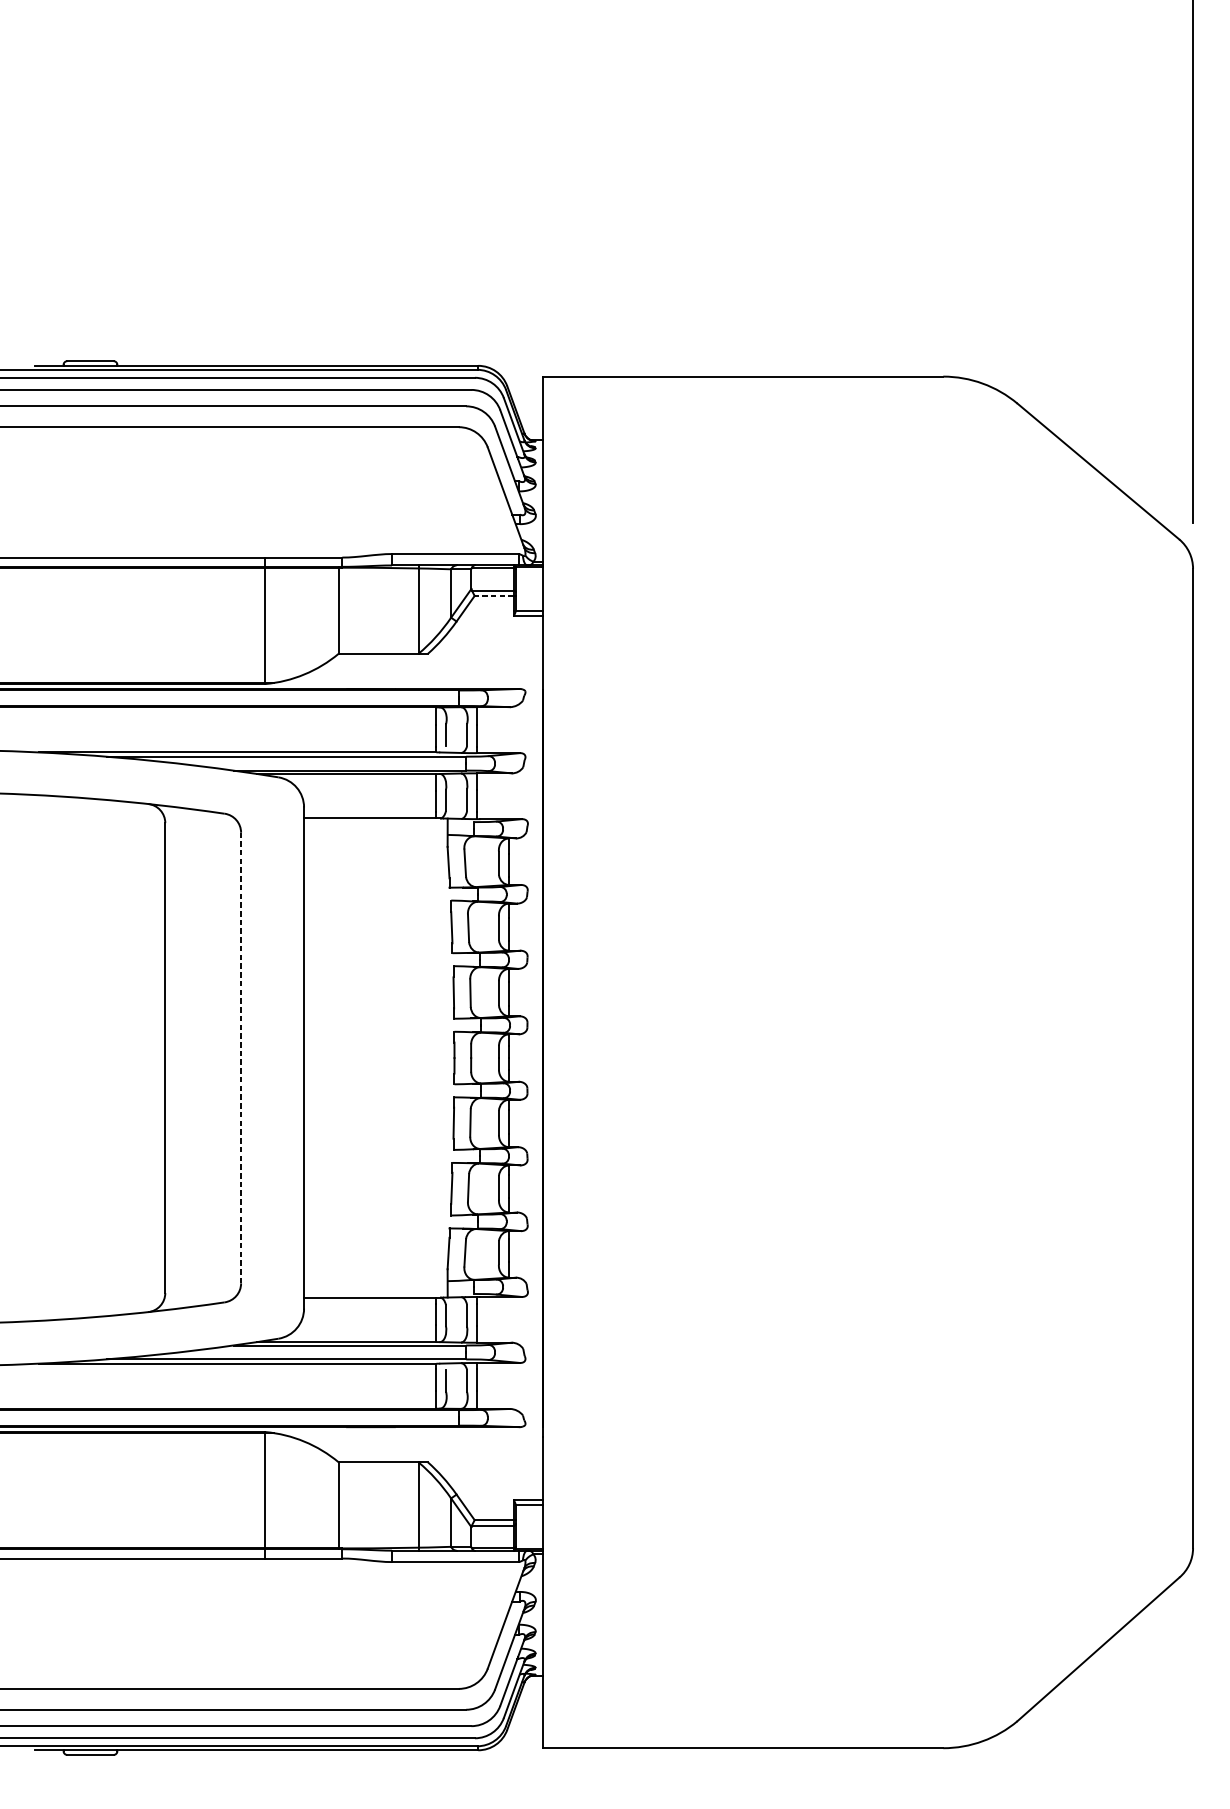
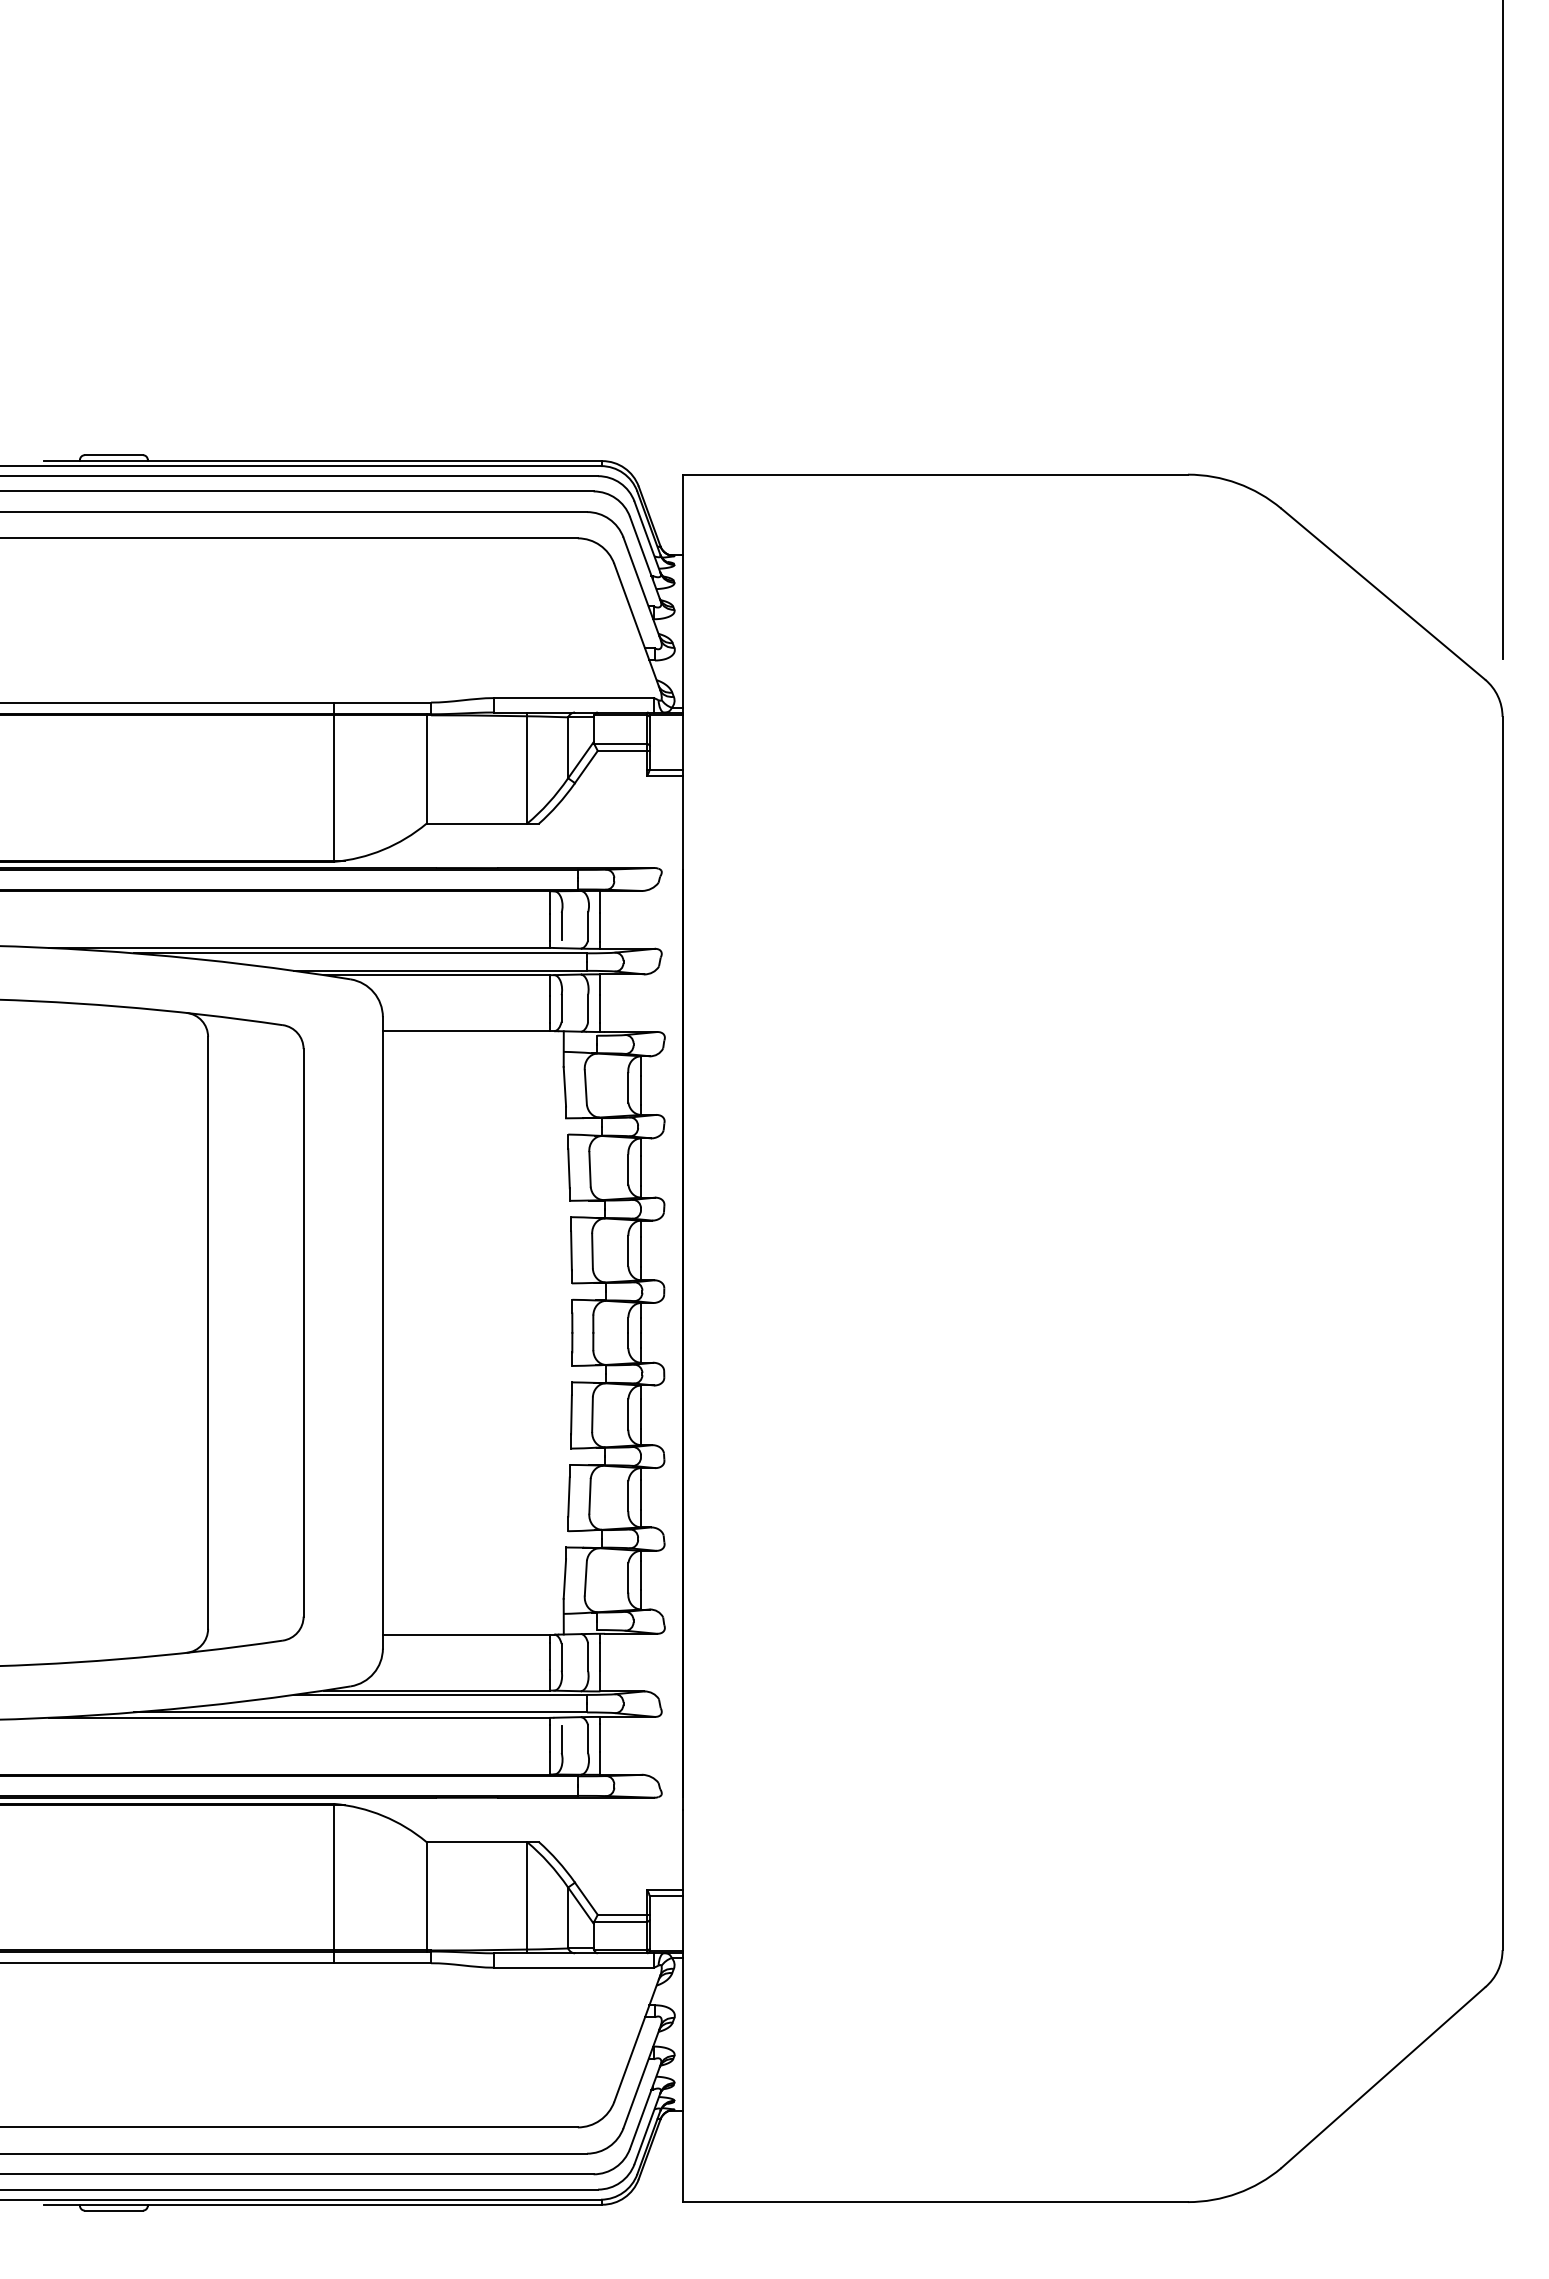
line: (494, 595) -> (622, 750), dashed -> solid
line: (241, 1057) -> (303, 1332), dashed -> solid

